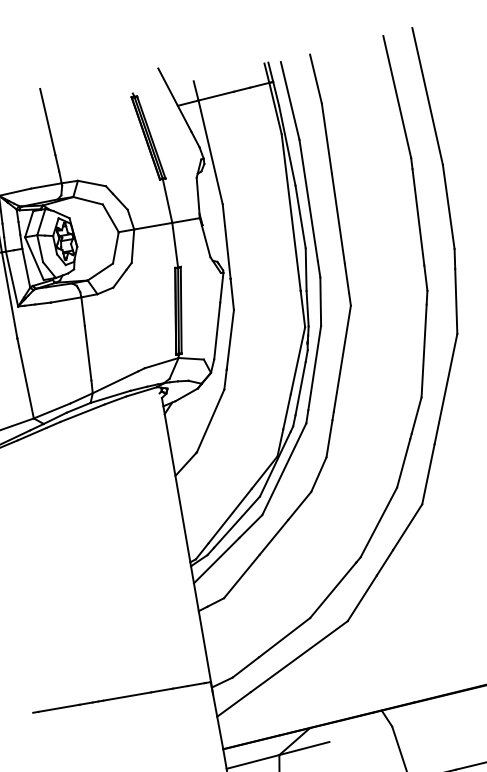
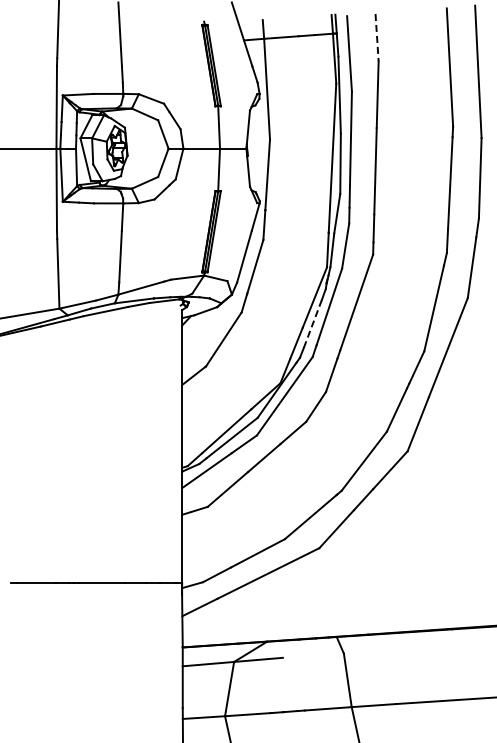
line: (316, 78) -> (377, 37), solid -> dashed
line: (300, 388) -> (312, 323), solid -> dashed

